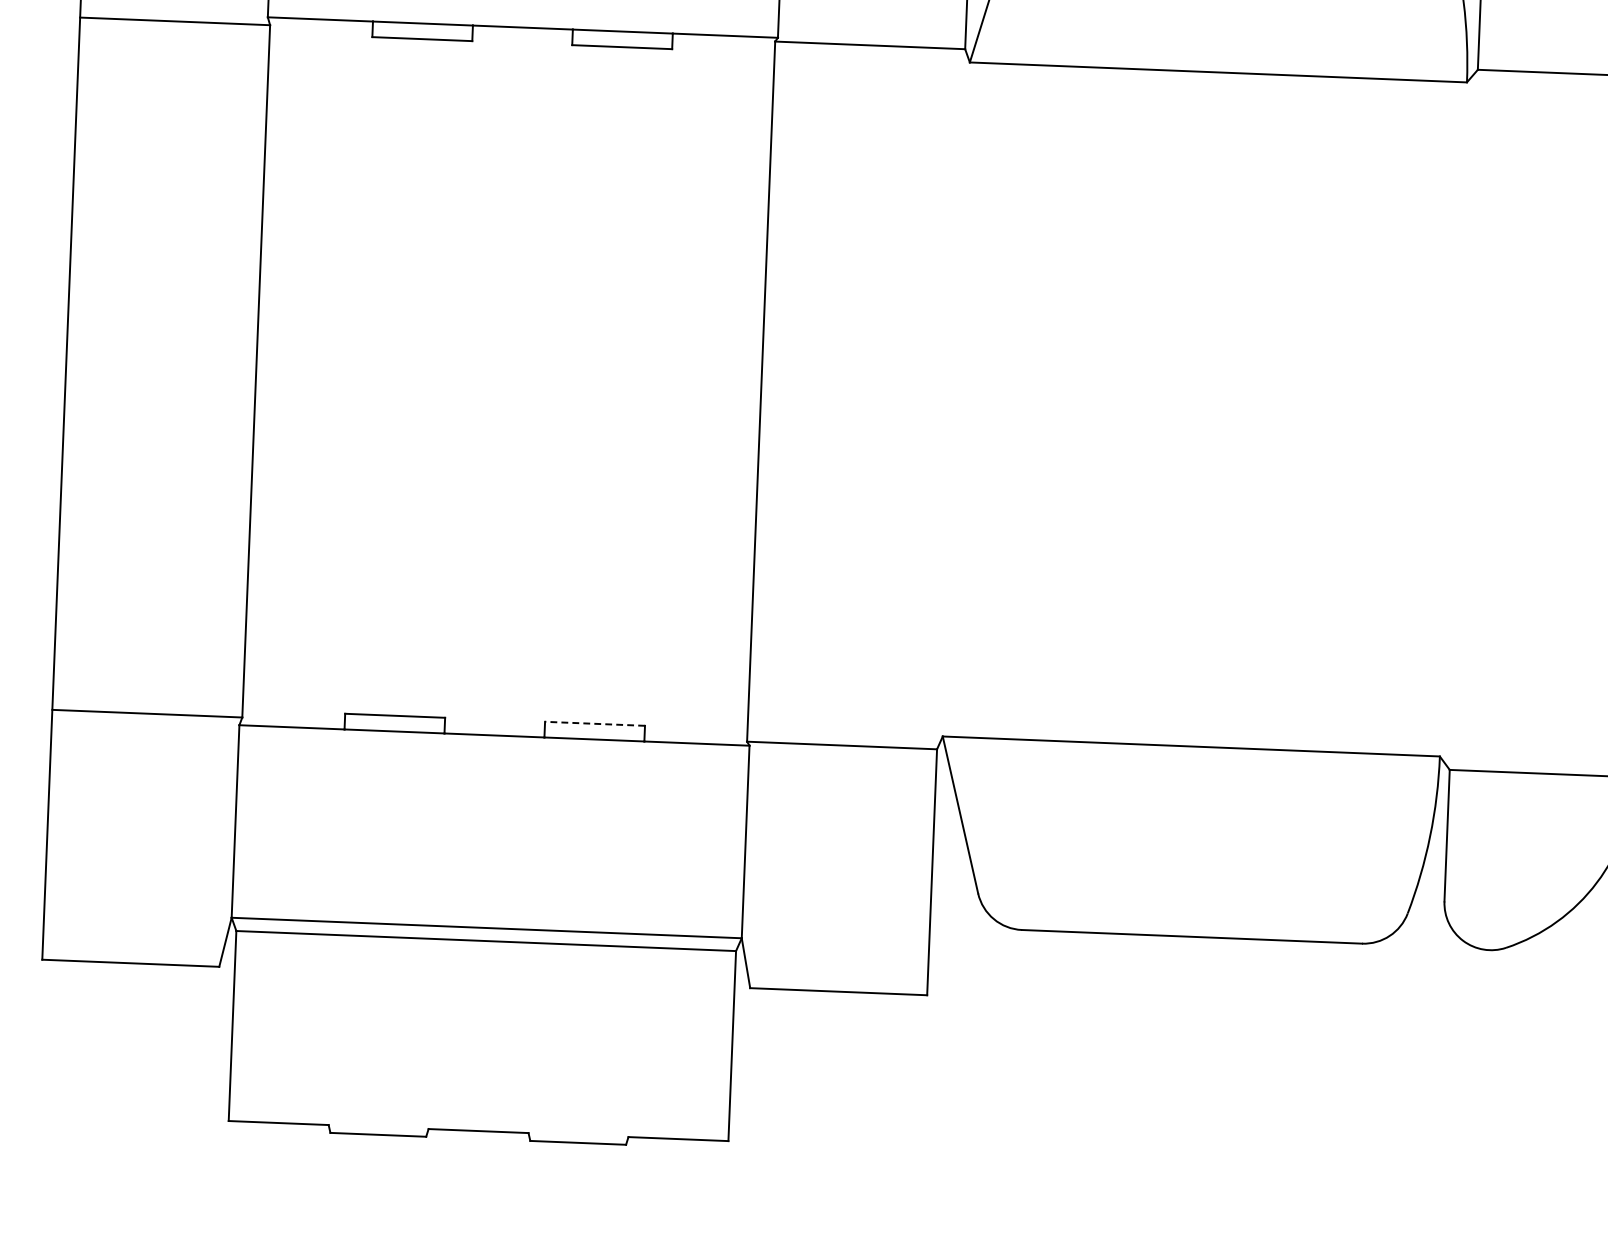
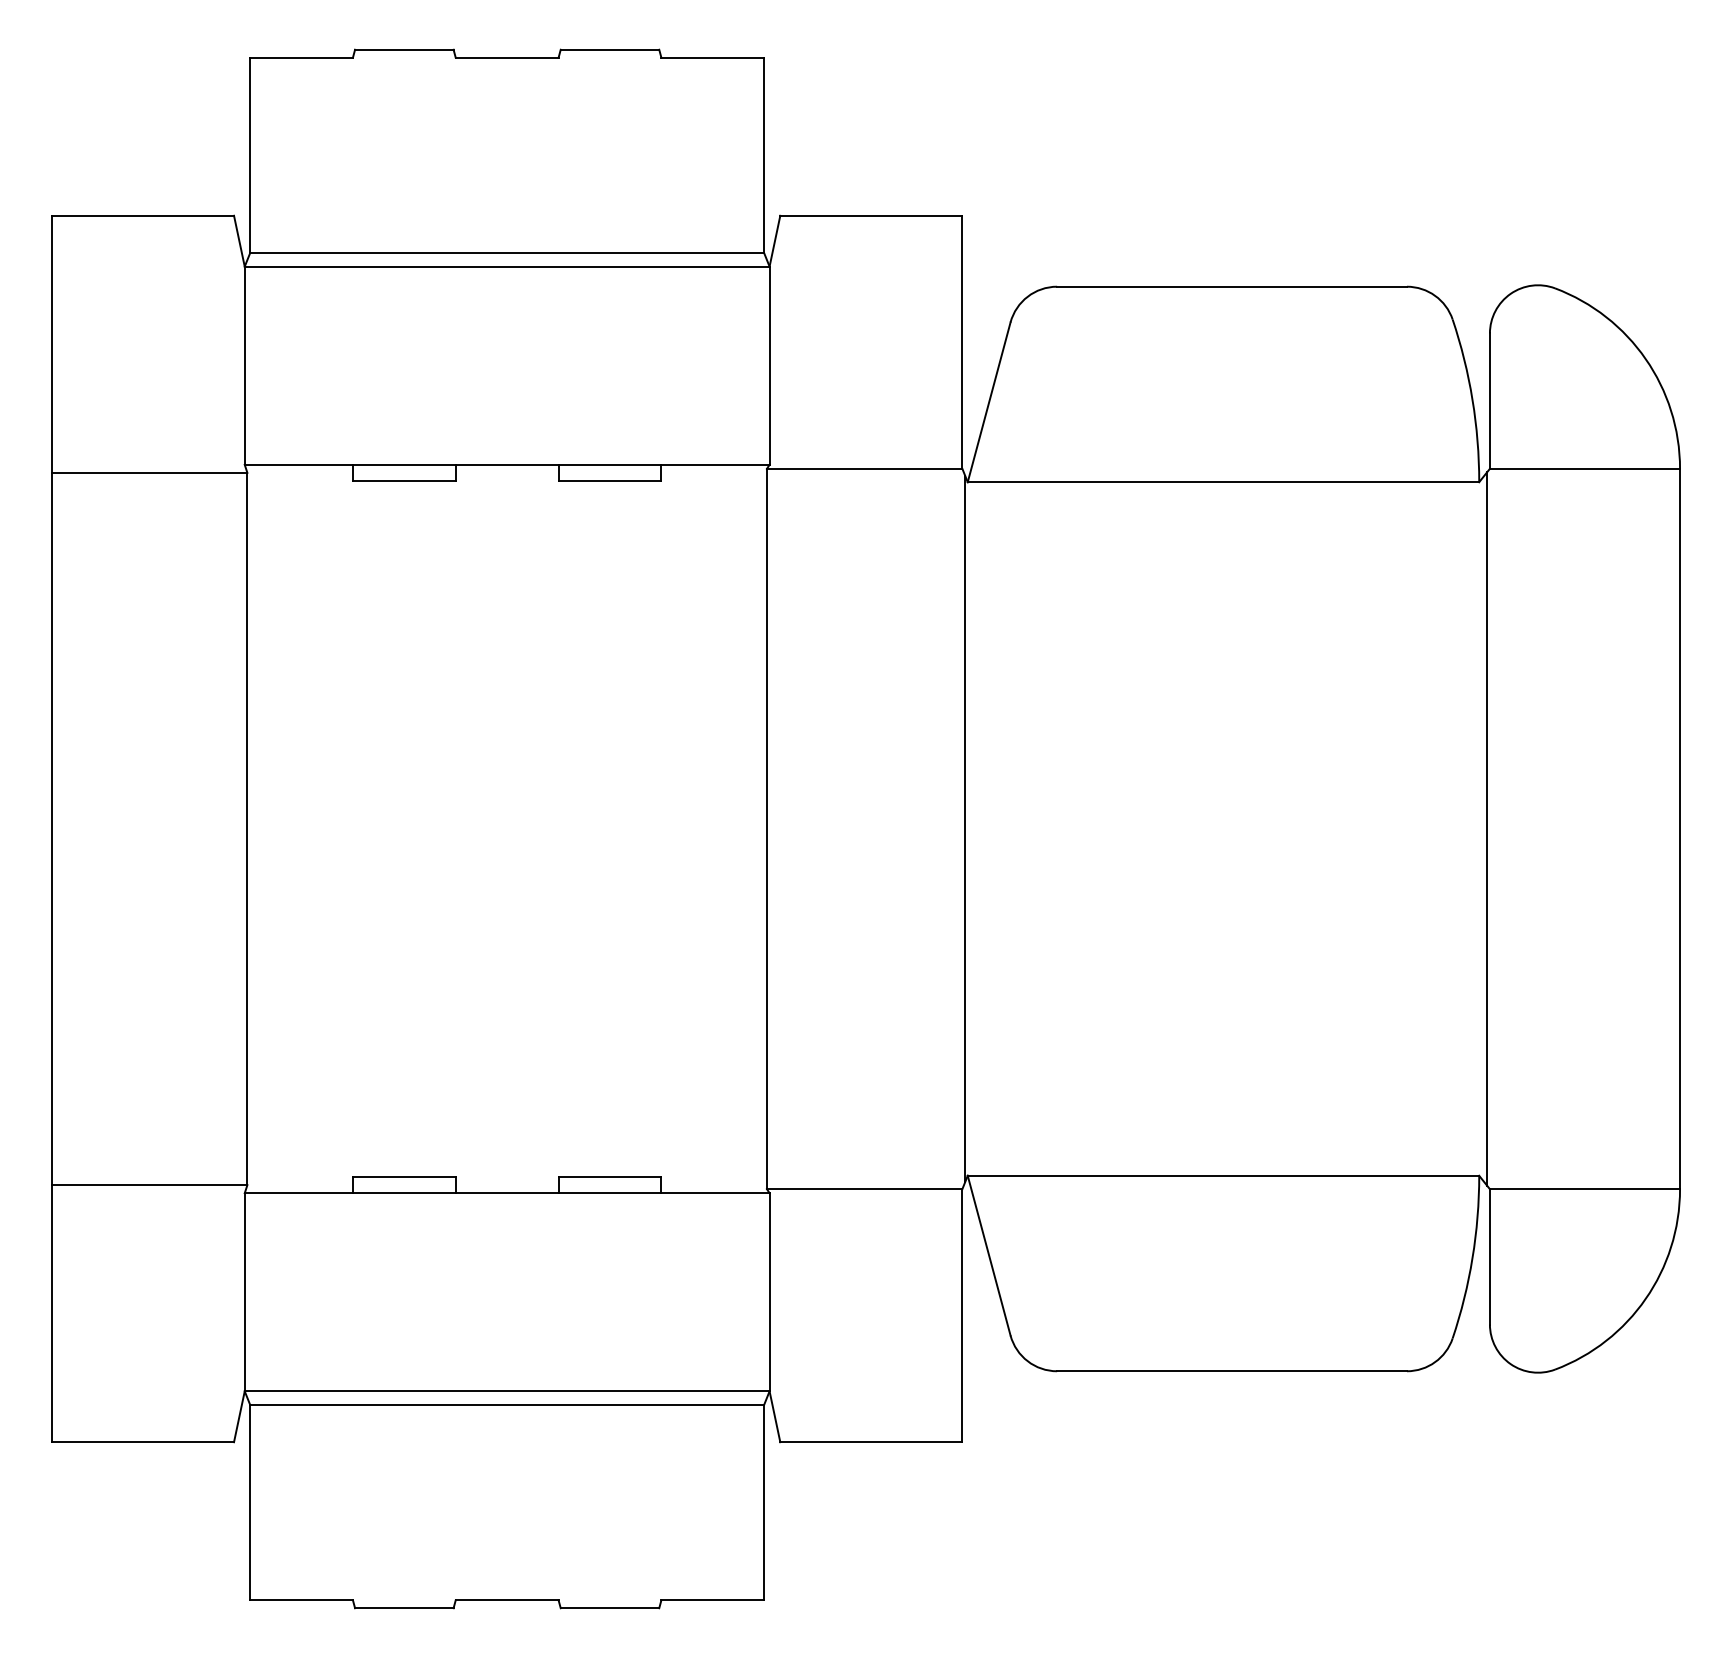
line: (954, 398) -> (965, 828), added
line: (1461, 419) -> (1487, 828), added
line: (594, 724) -> (609, 1177), dashed -> solid

